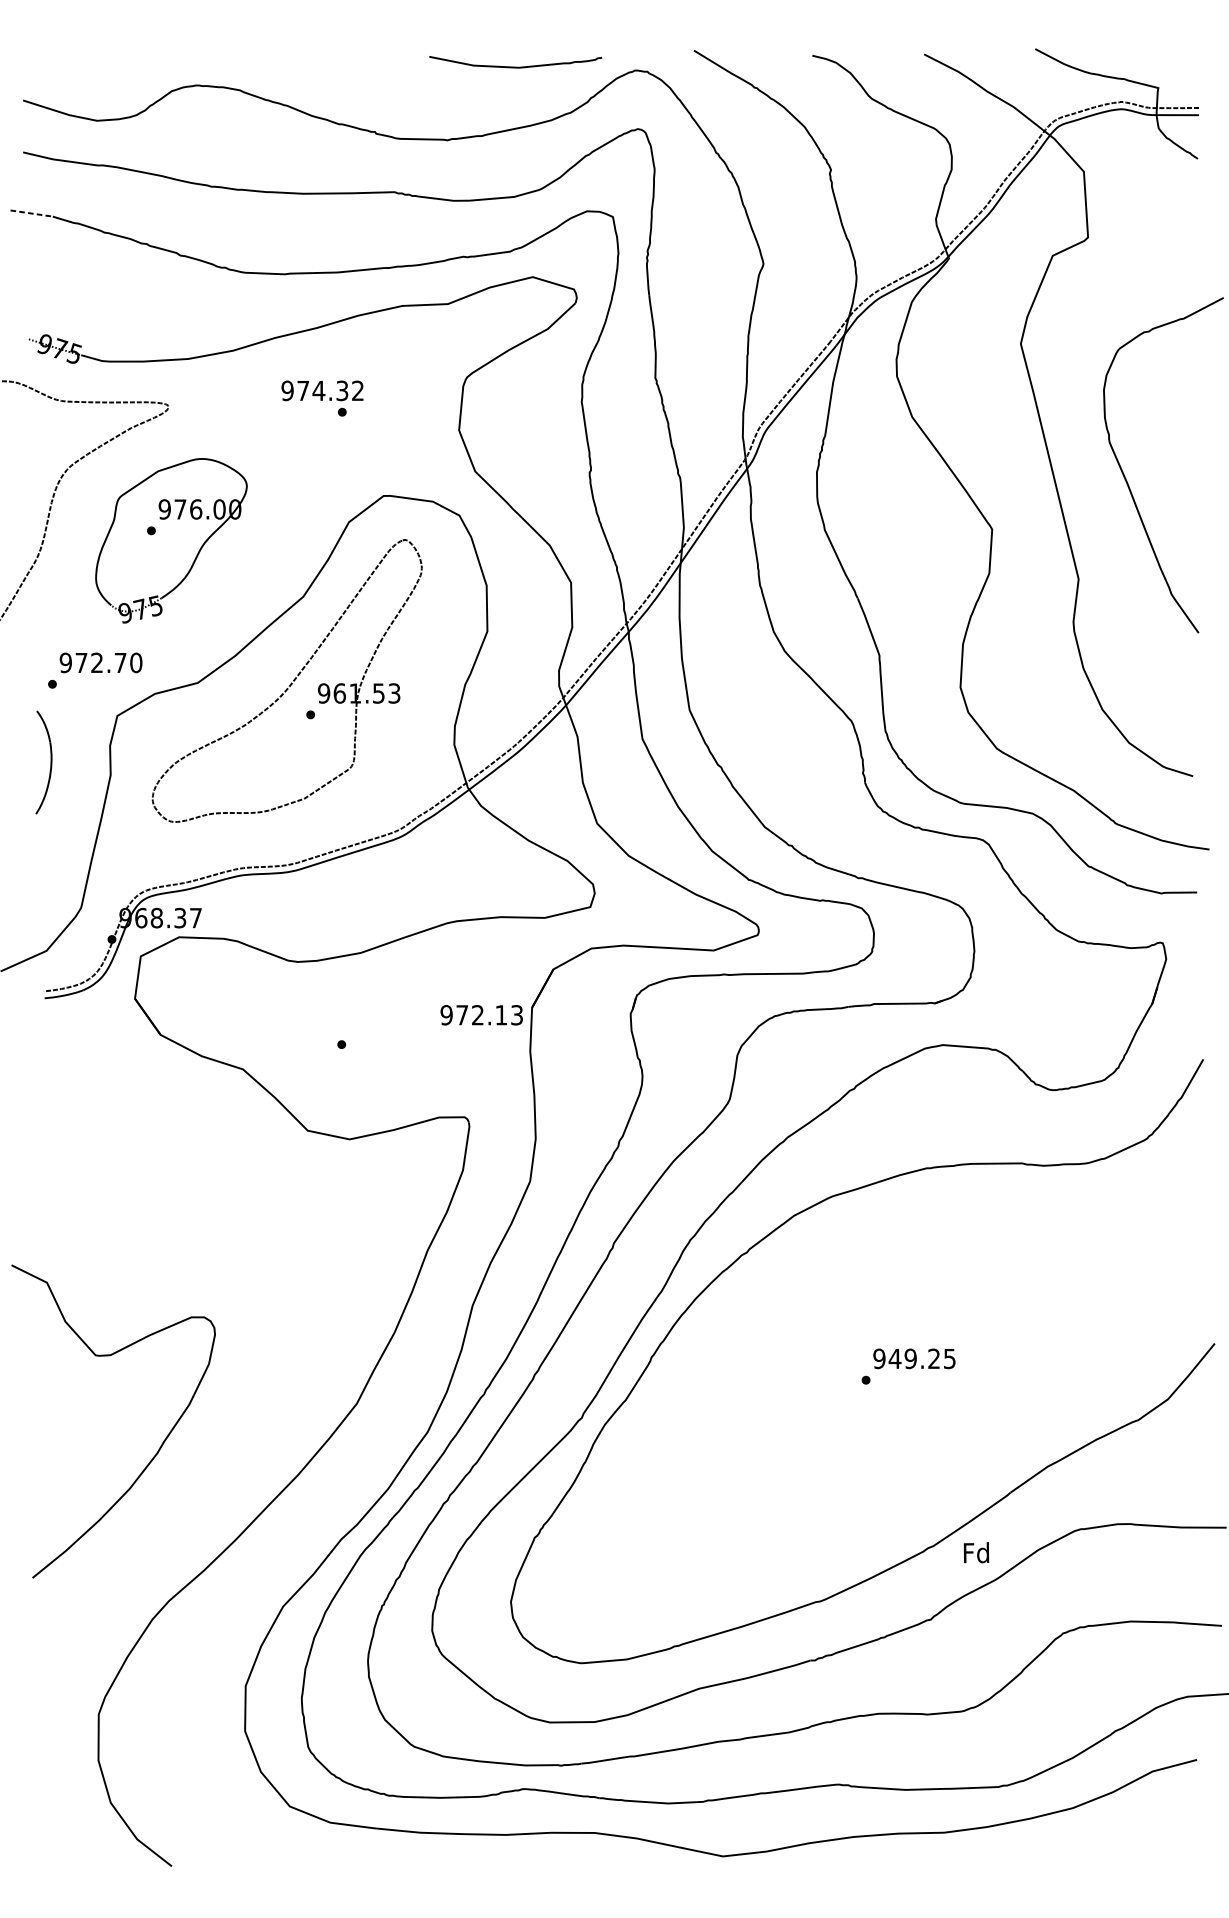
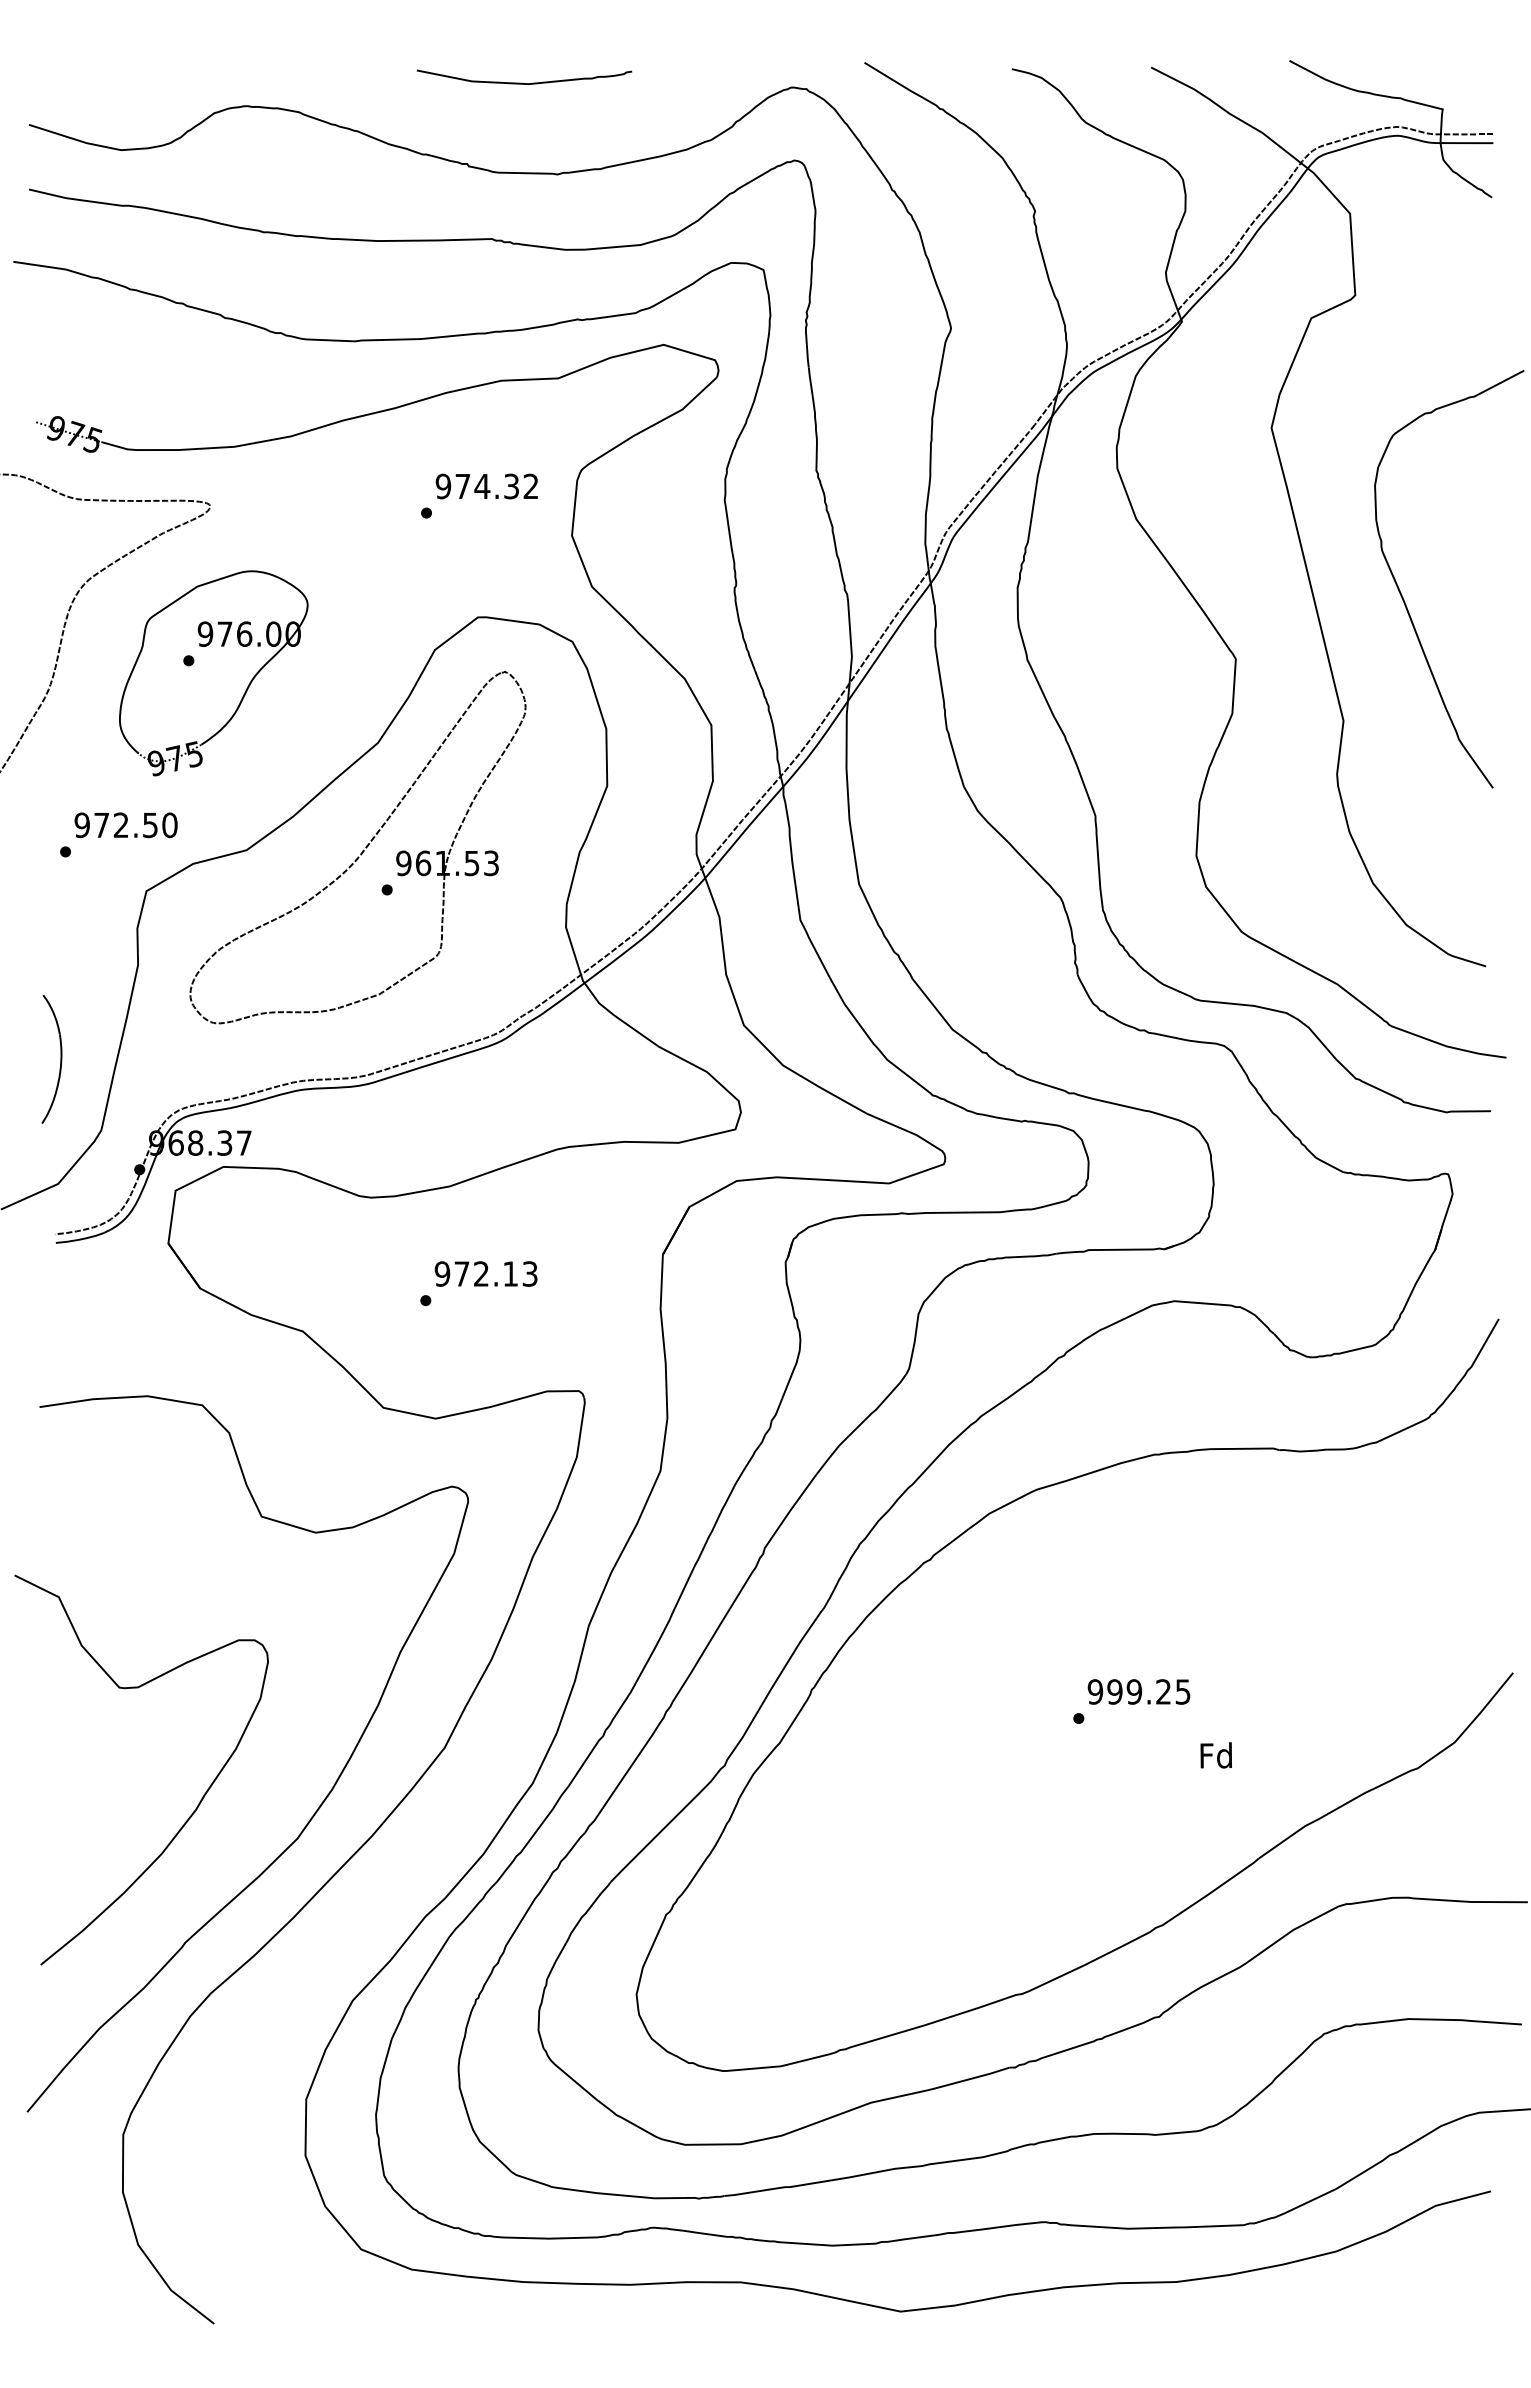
curve: (513, 66) -> (521, 82), moved
line: (31, 213) -> (39, 265), dashed -> solid
text: (322, 390) -> (486, 486), moved
text: (120, 663) -> (150, 825), 972.70 -> 972.50
part: (50, 762) -> (60, 1059), moved
text: (481, 1014) -> (485, 1273), moved
text: (894, 1358) -> (1114, 1691), 949.25 -> 999.25
curve: (257, 1447) -> (321, 1802), added
text: (975, 1552) -> (1215, 1755), moved

